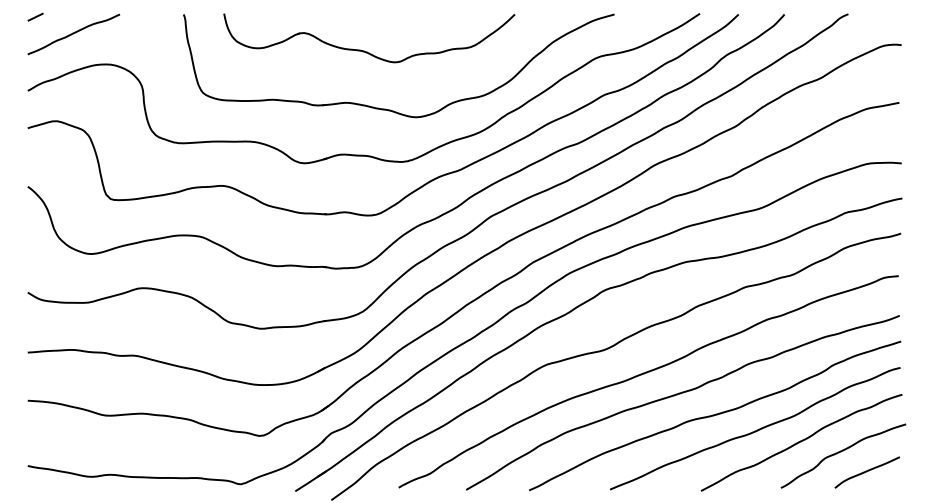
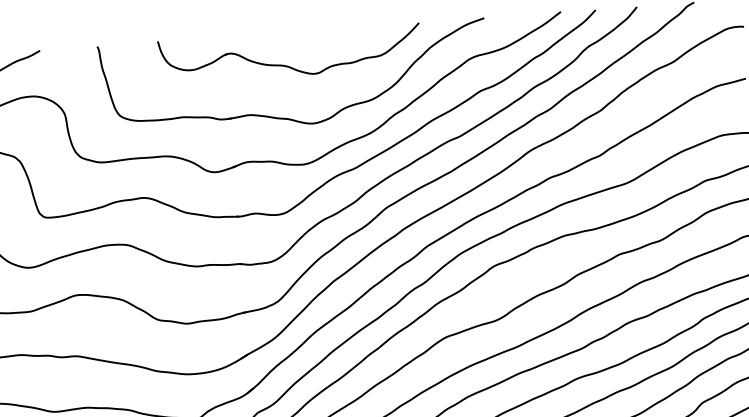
part: (364, 50) -> (286, 65), moved

